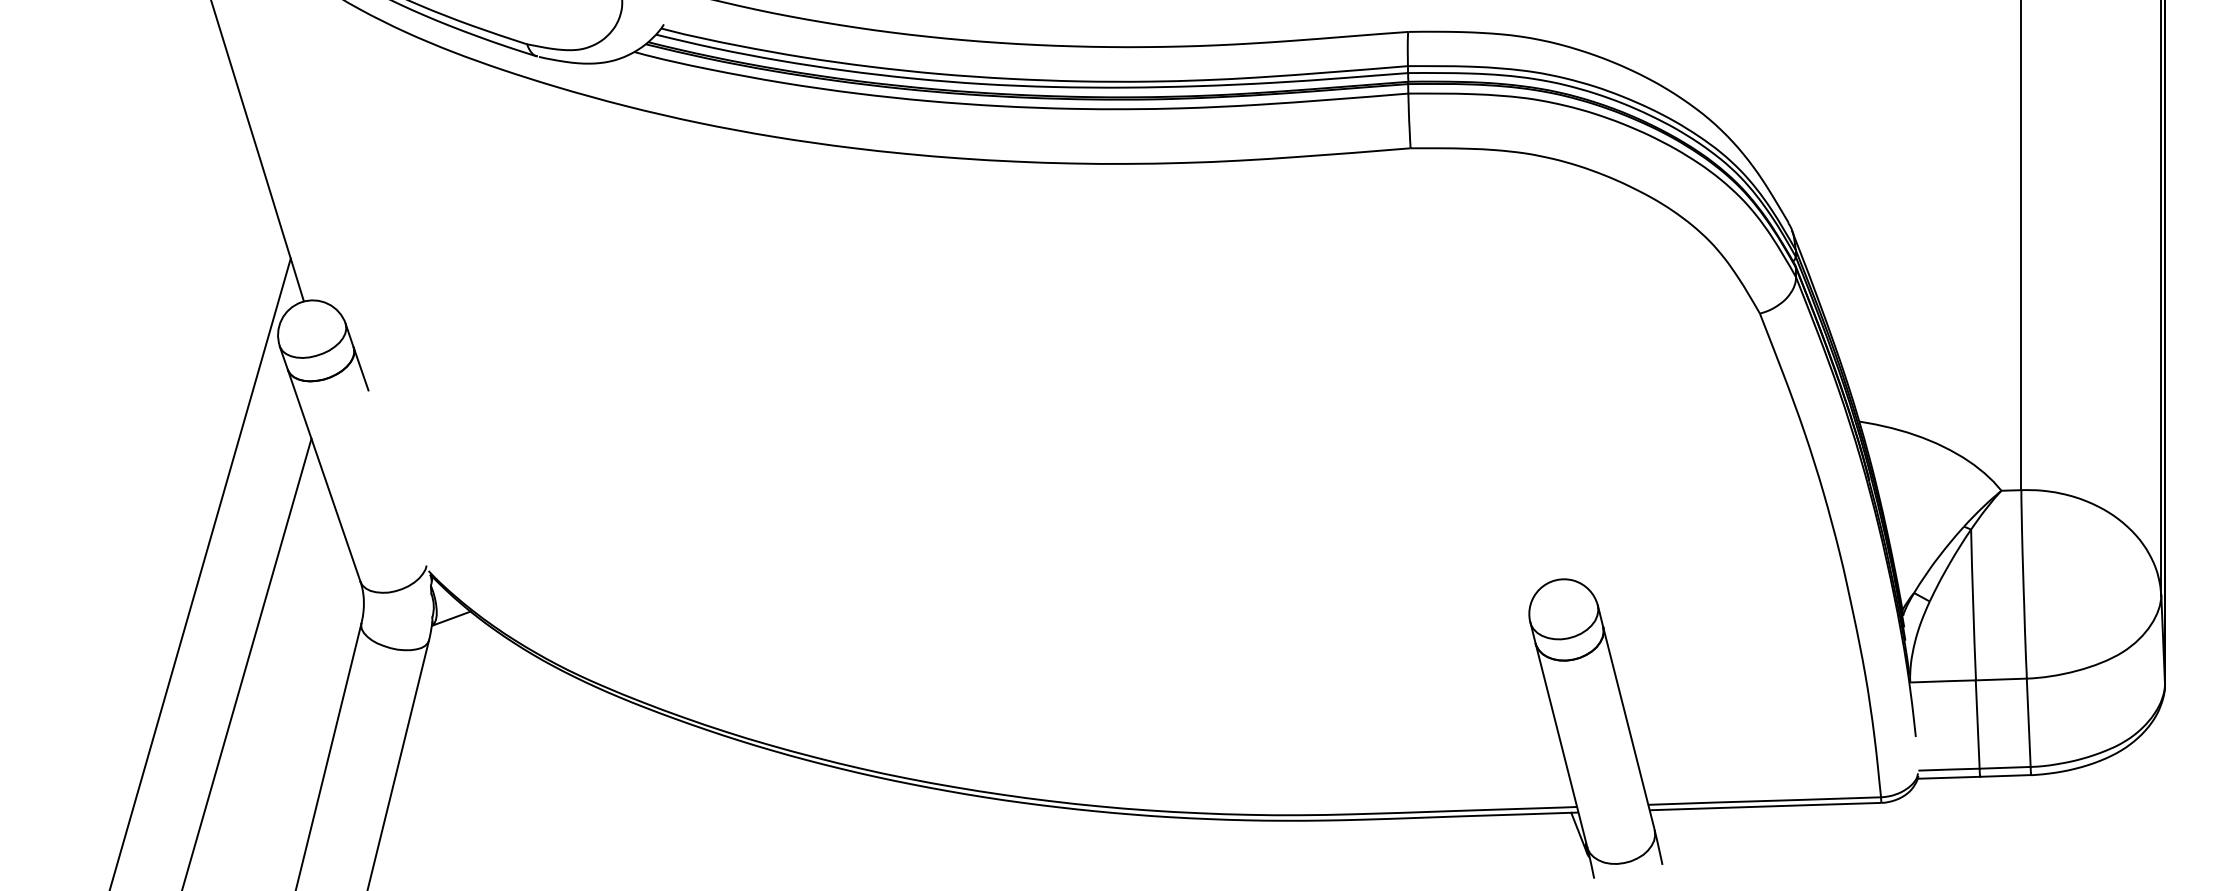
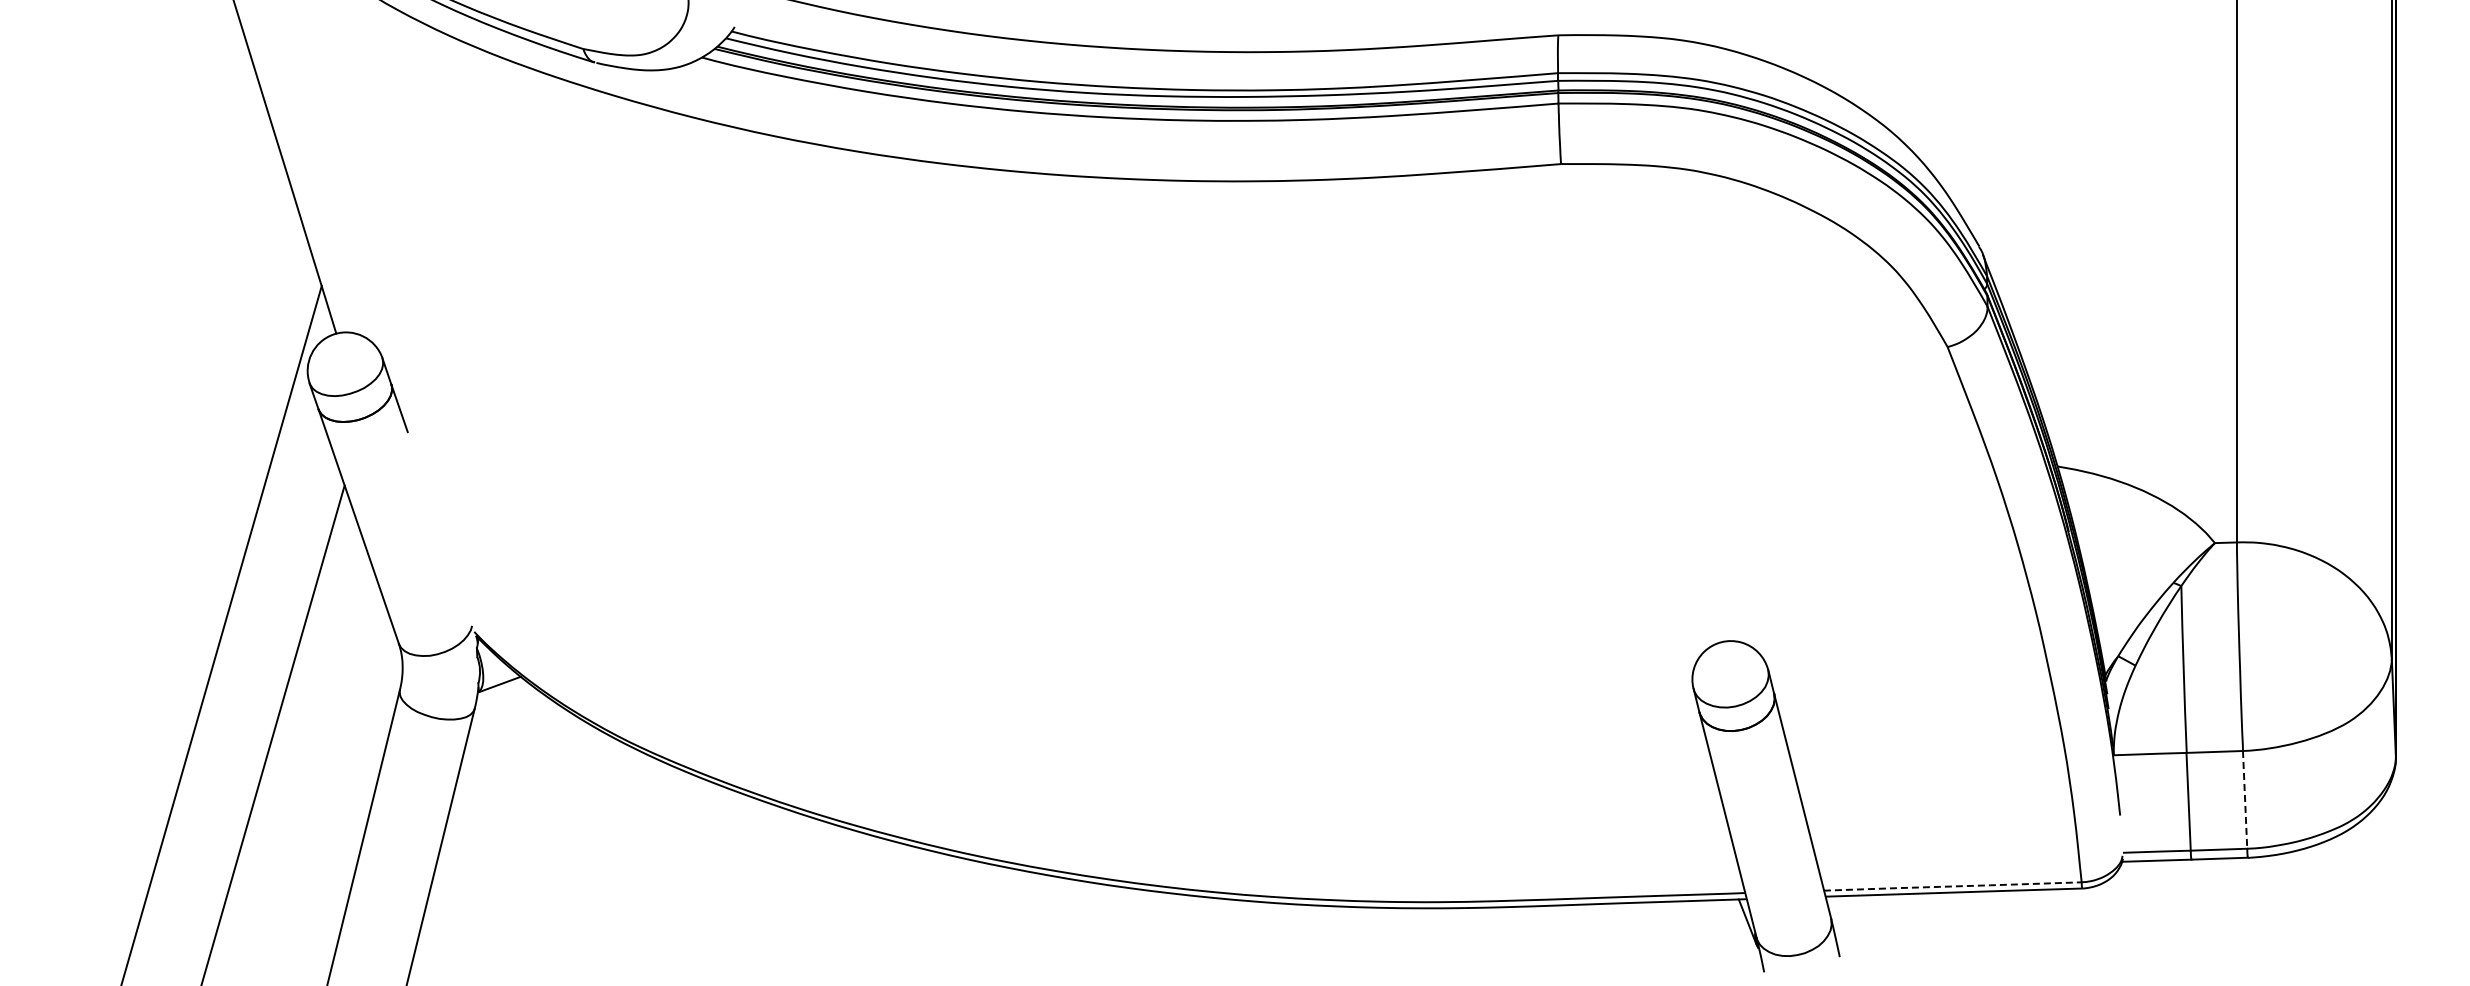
line: (2029, 722) -> (2245, 799), solid -> dashed
line: (1765, 801) -> (1953, 886), solid -> dashed

